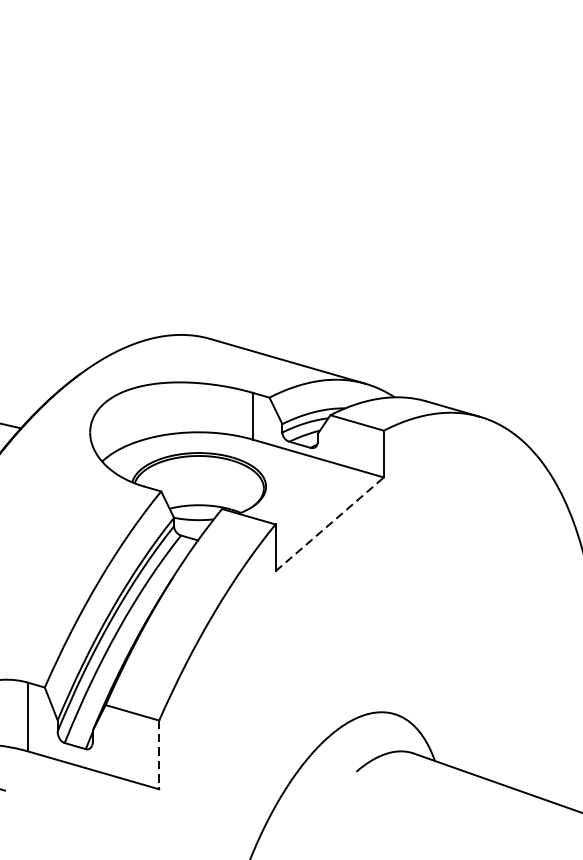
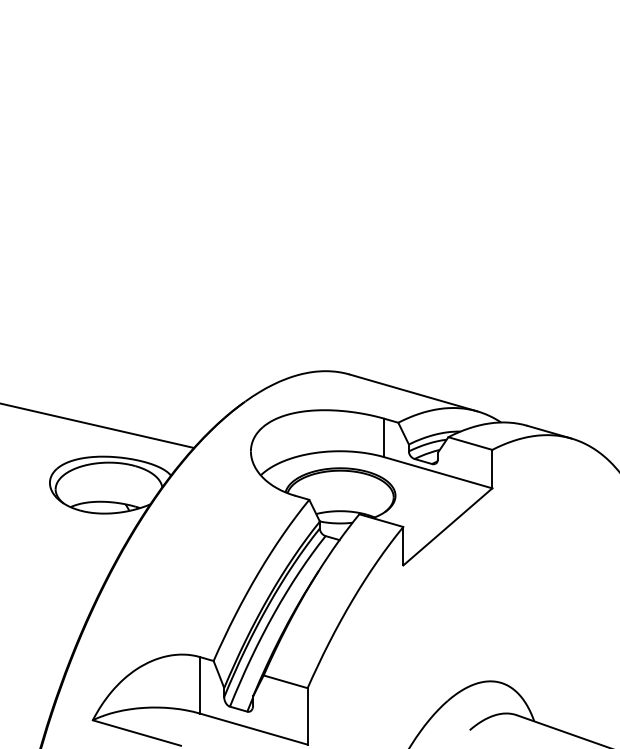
line: (329, 523) -> (447, 526), dashed -> solid
line: (159, 755) -> (307, 716), dashed -> solid

